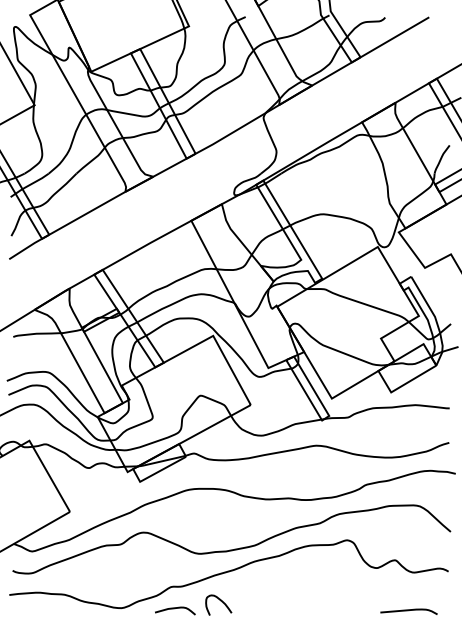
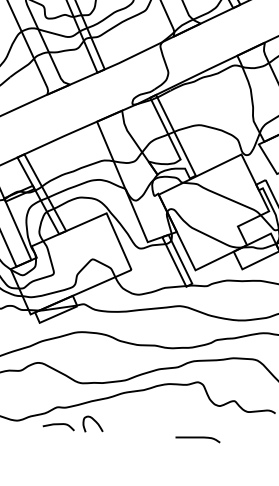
curve: (408, 611) -> (197, 438), moved

